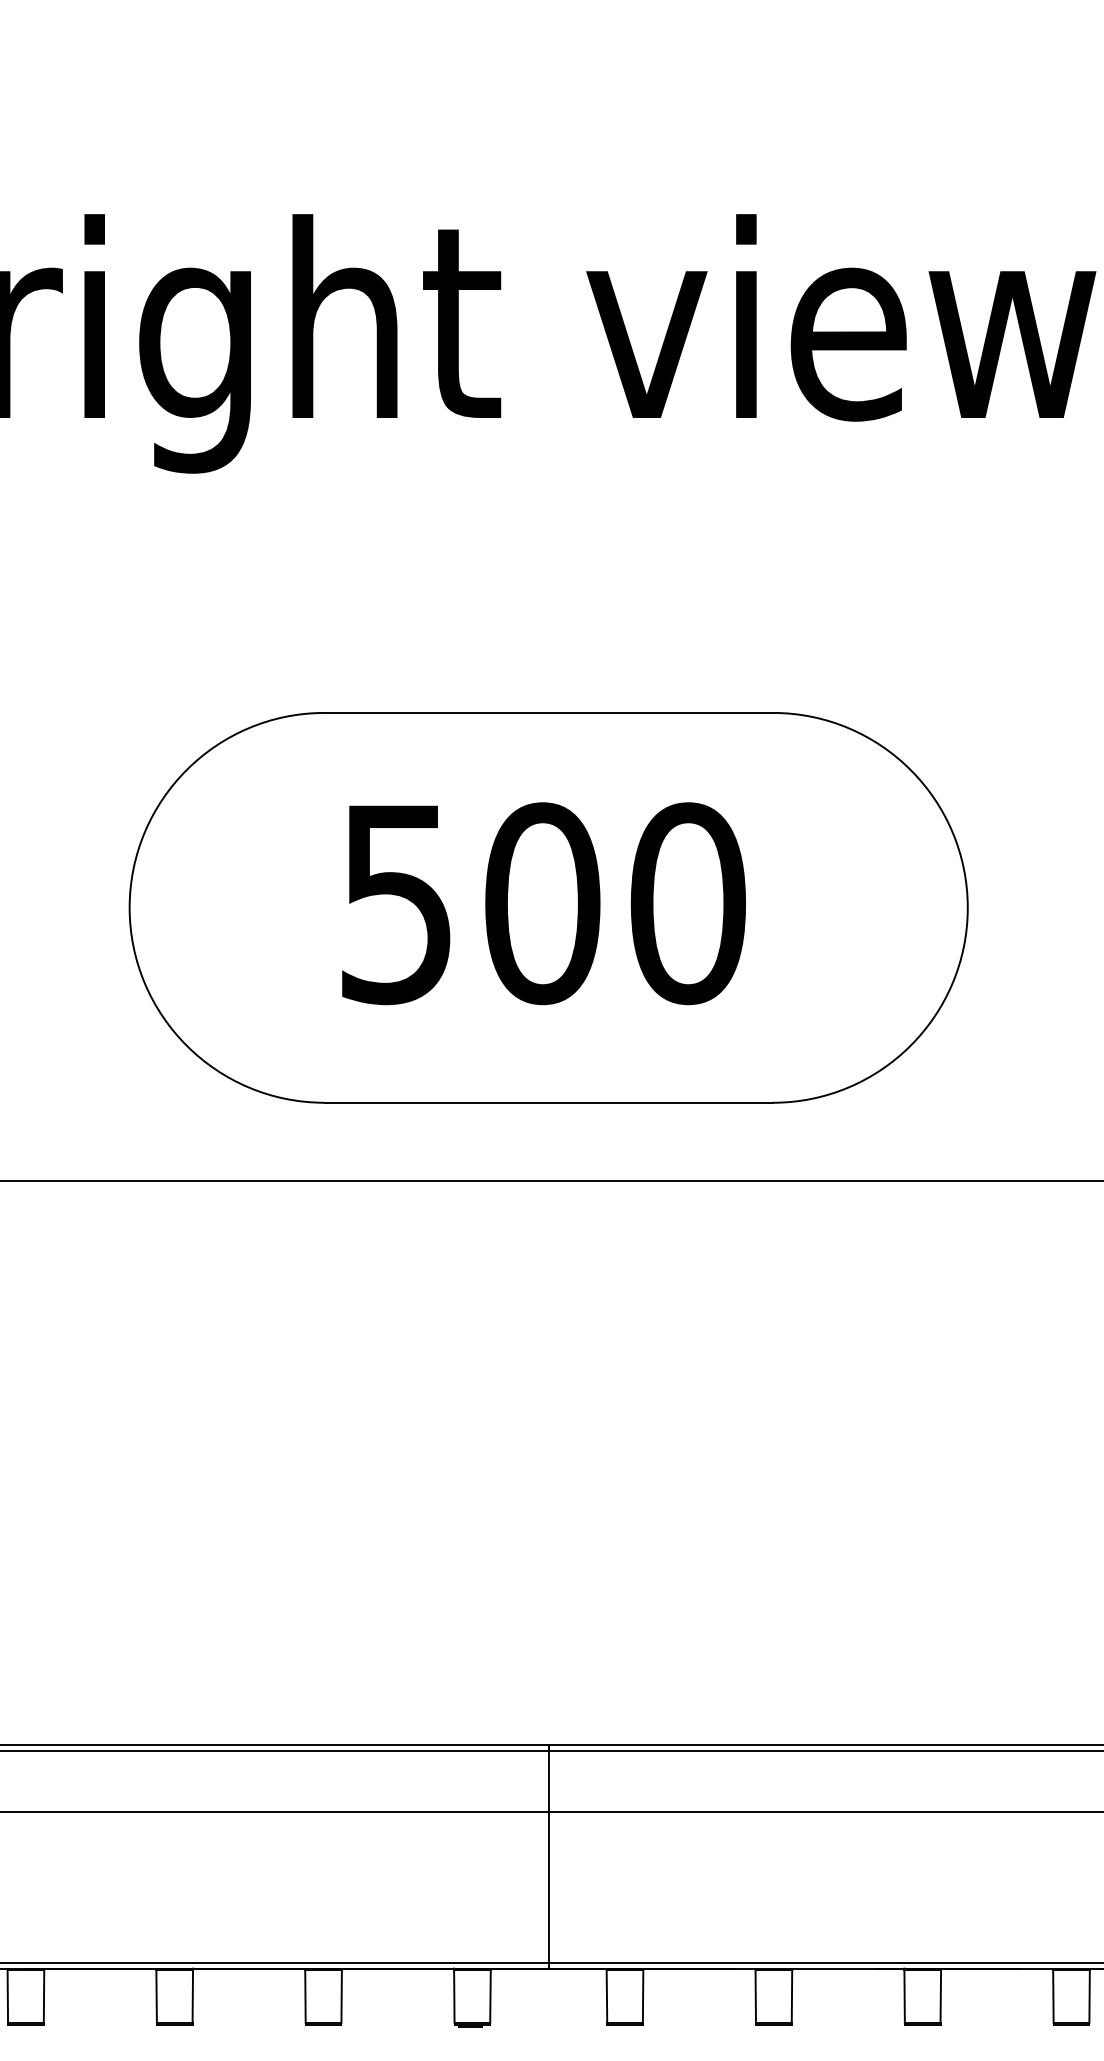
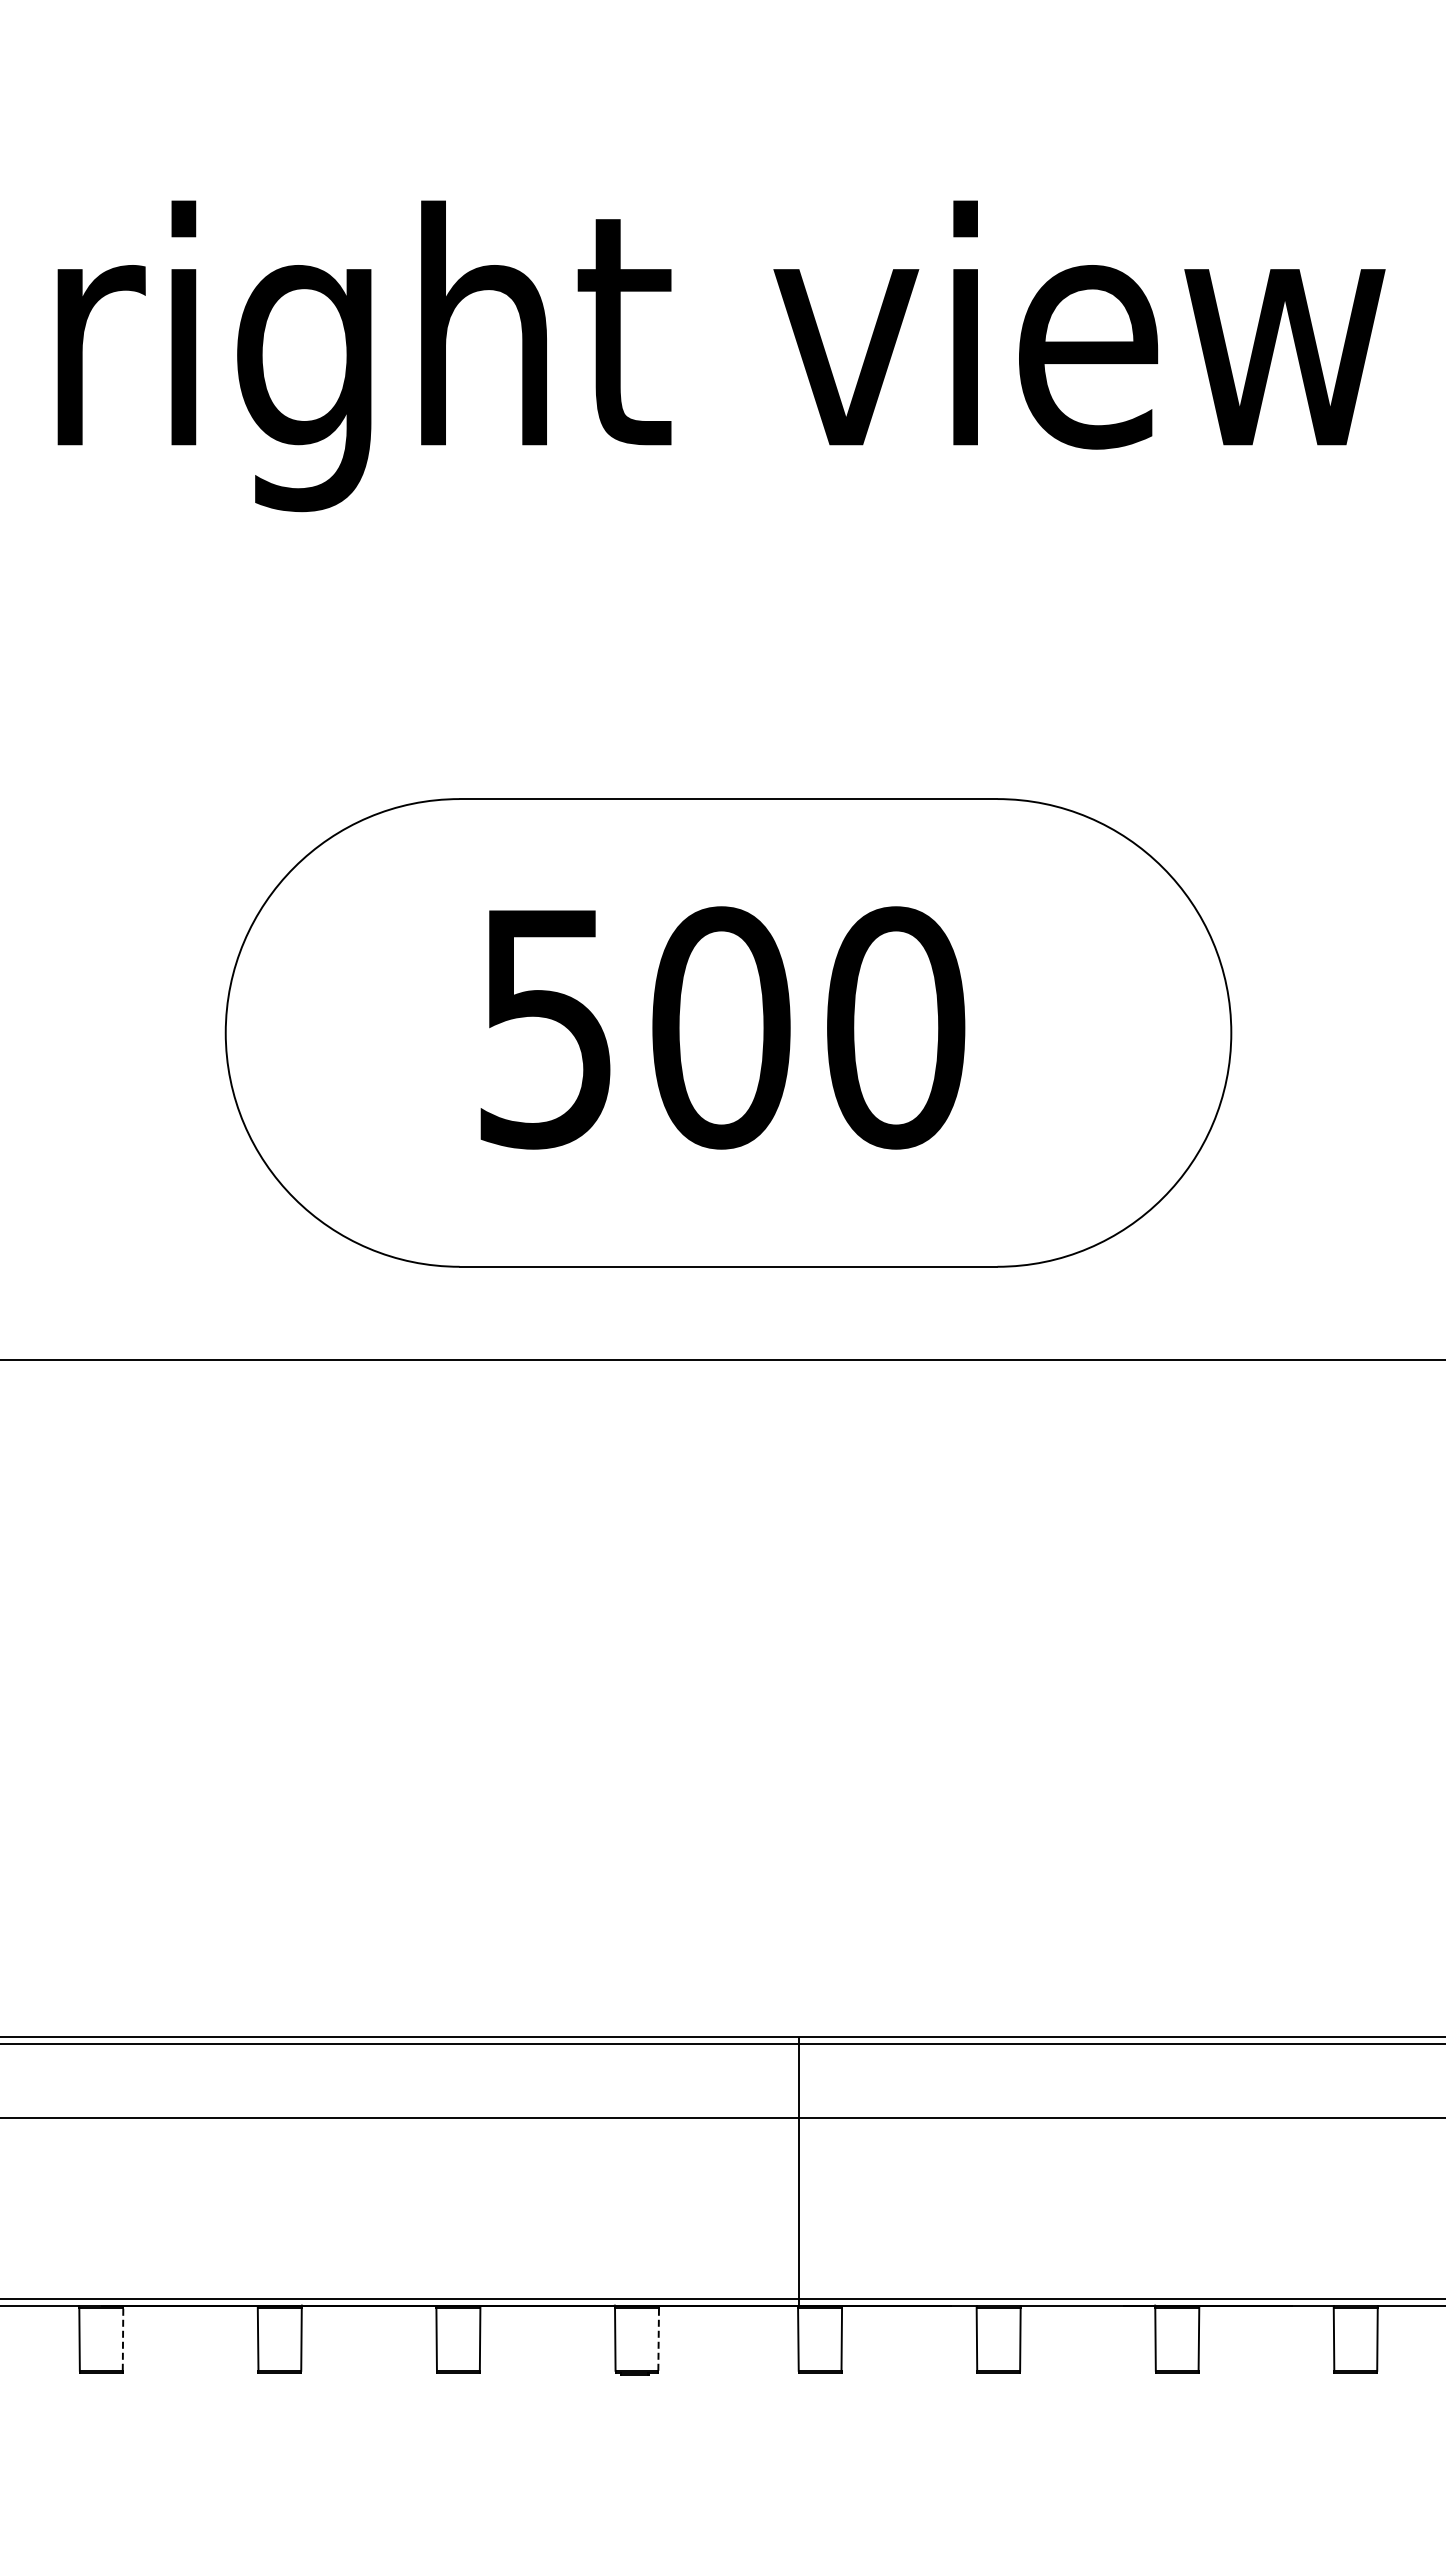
line: (548, 1856) -> (799, 2171), moved
line: (44, 1996) -> (123, 2339), solid -> dashed
line: (490, 1996) -> (658, 2339), solid -> dashed

